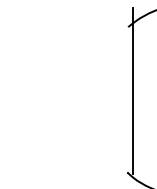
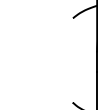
line: (132, 91) -> (75, 55), removed

